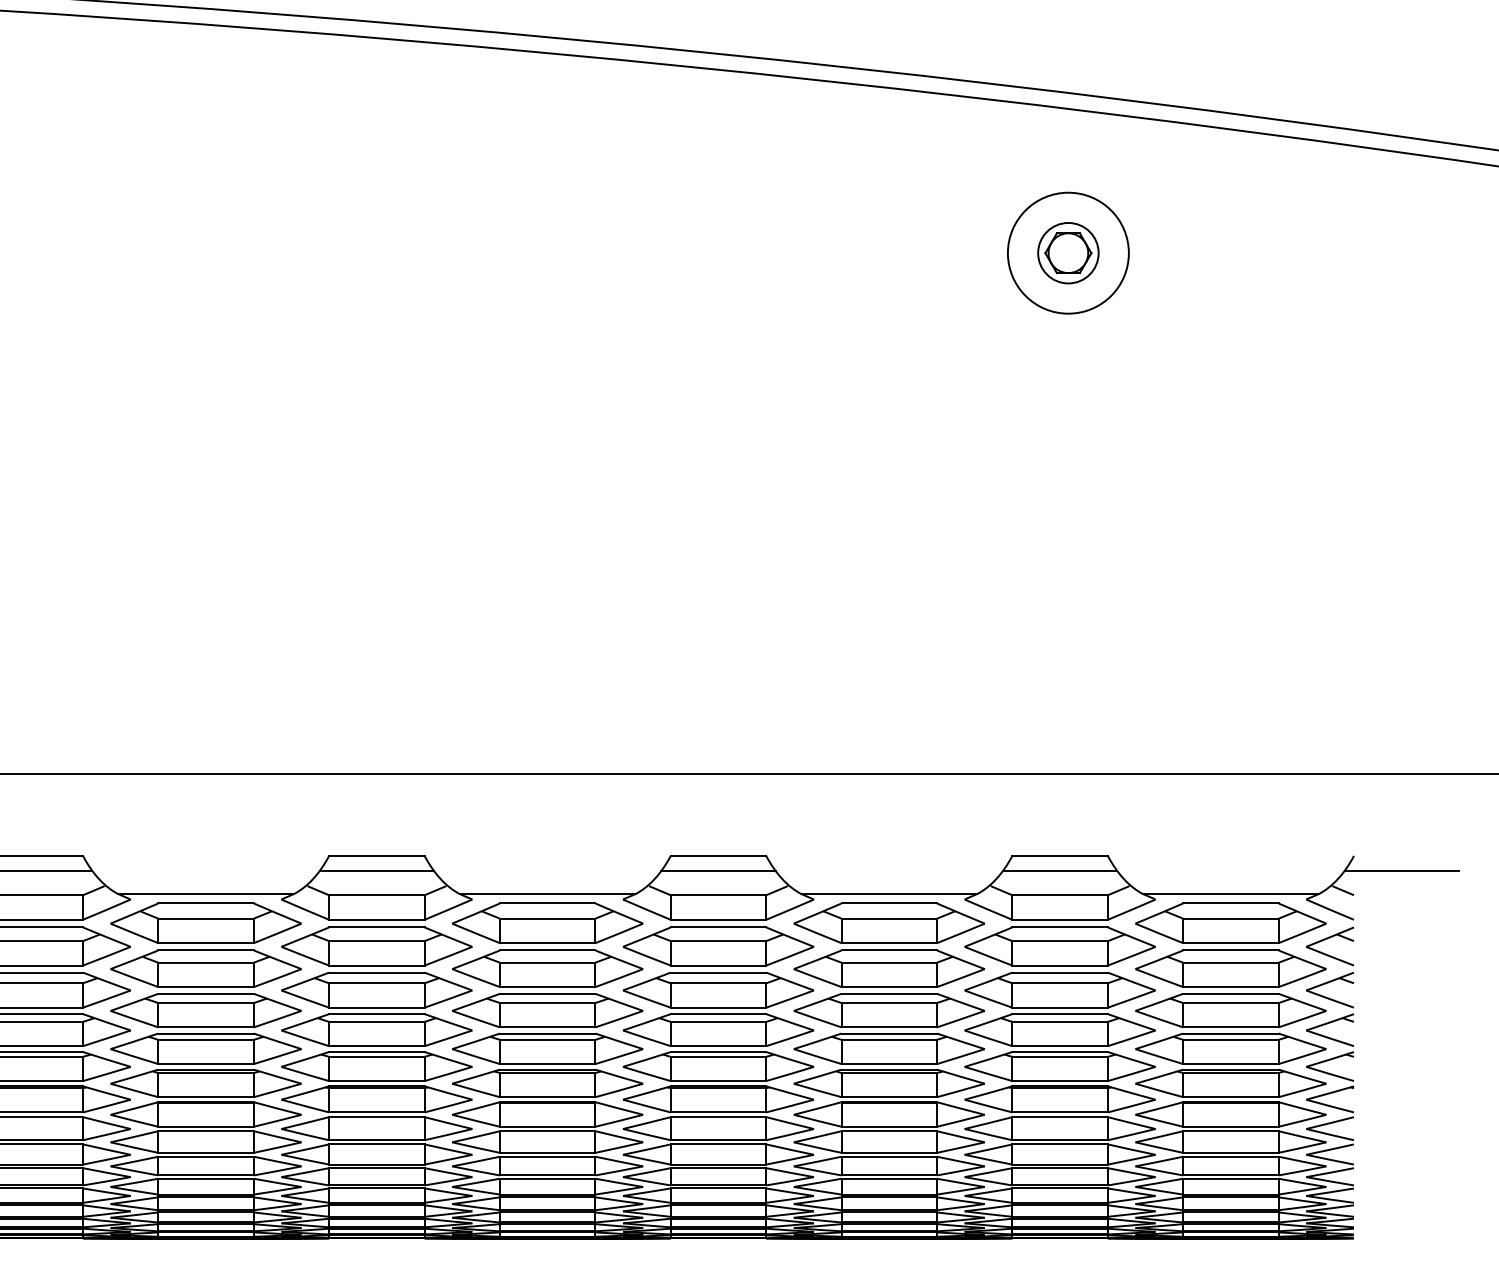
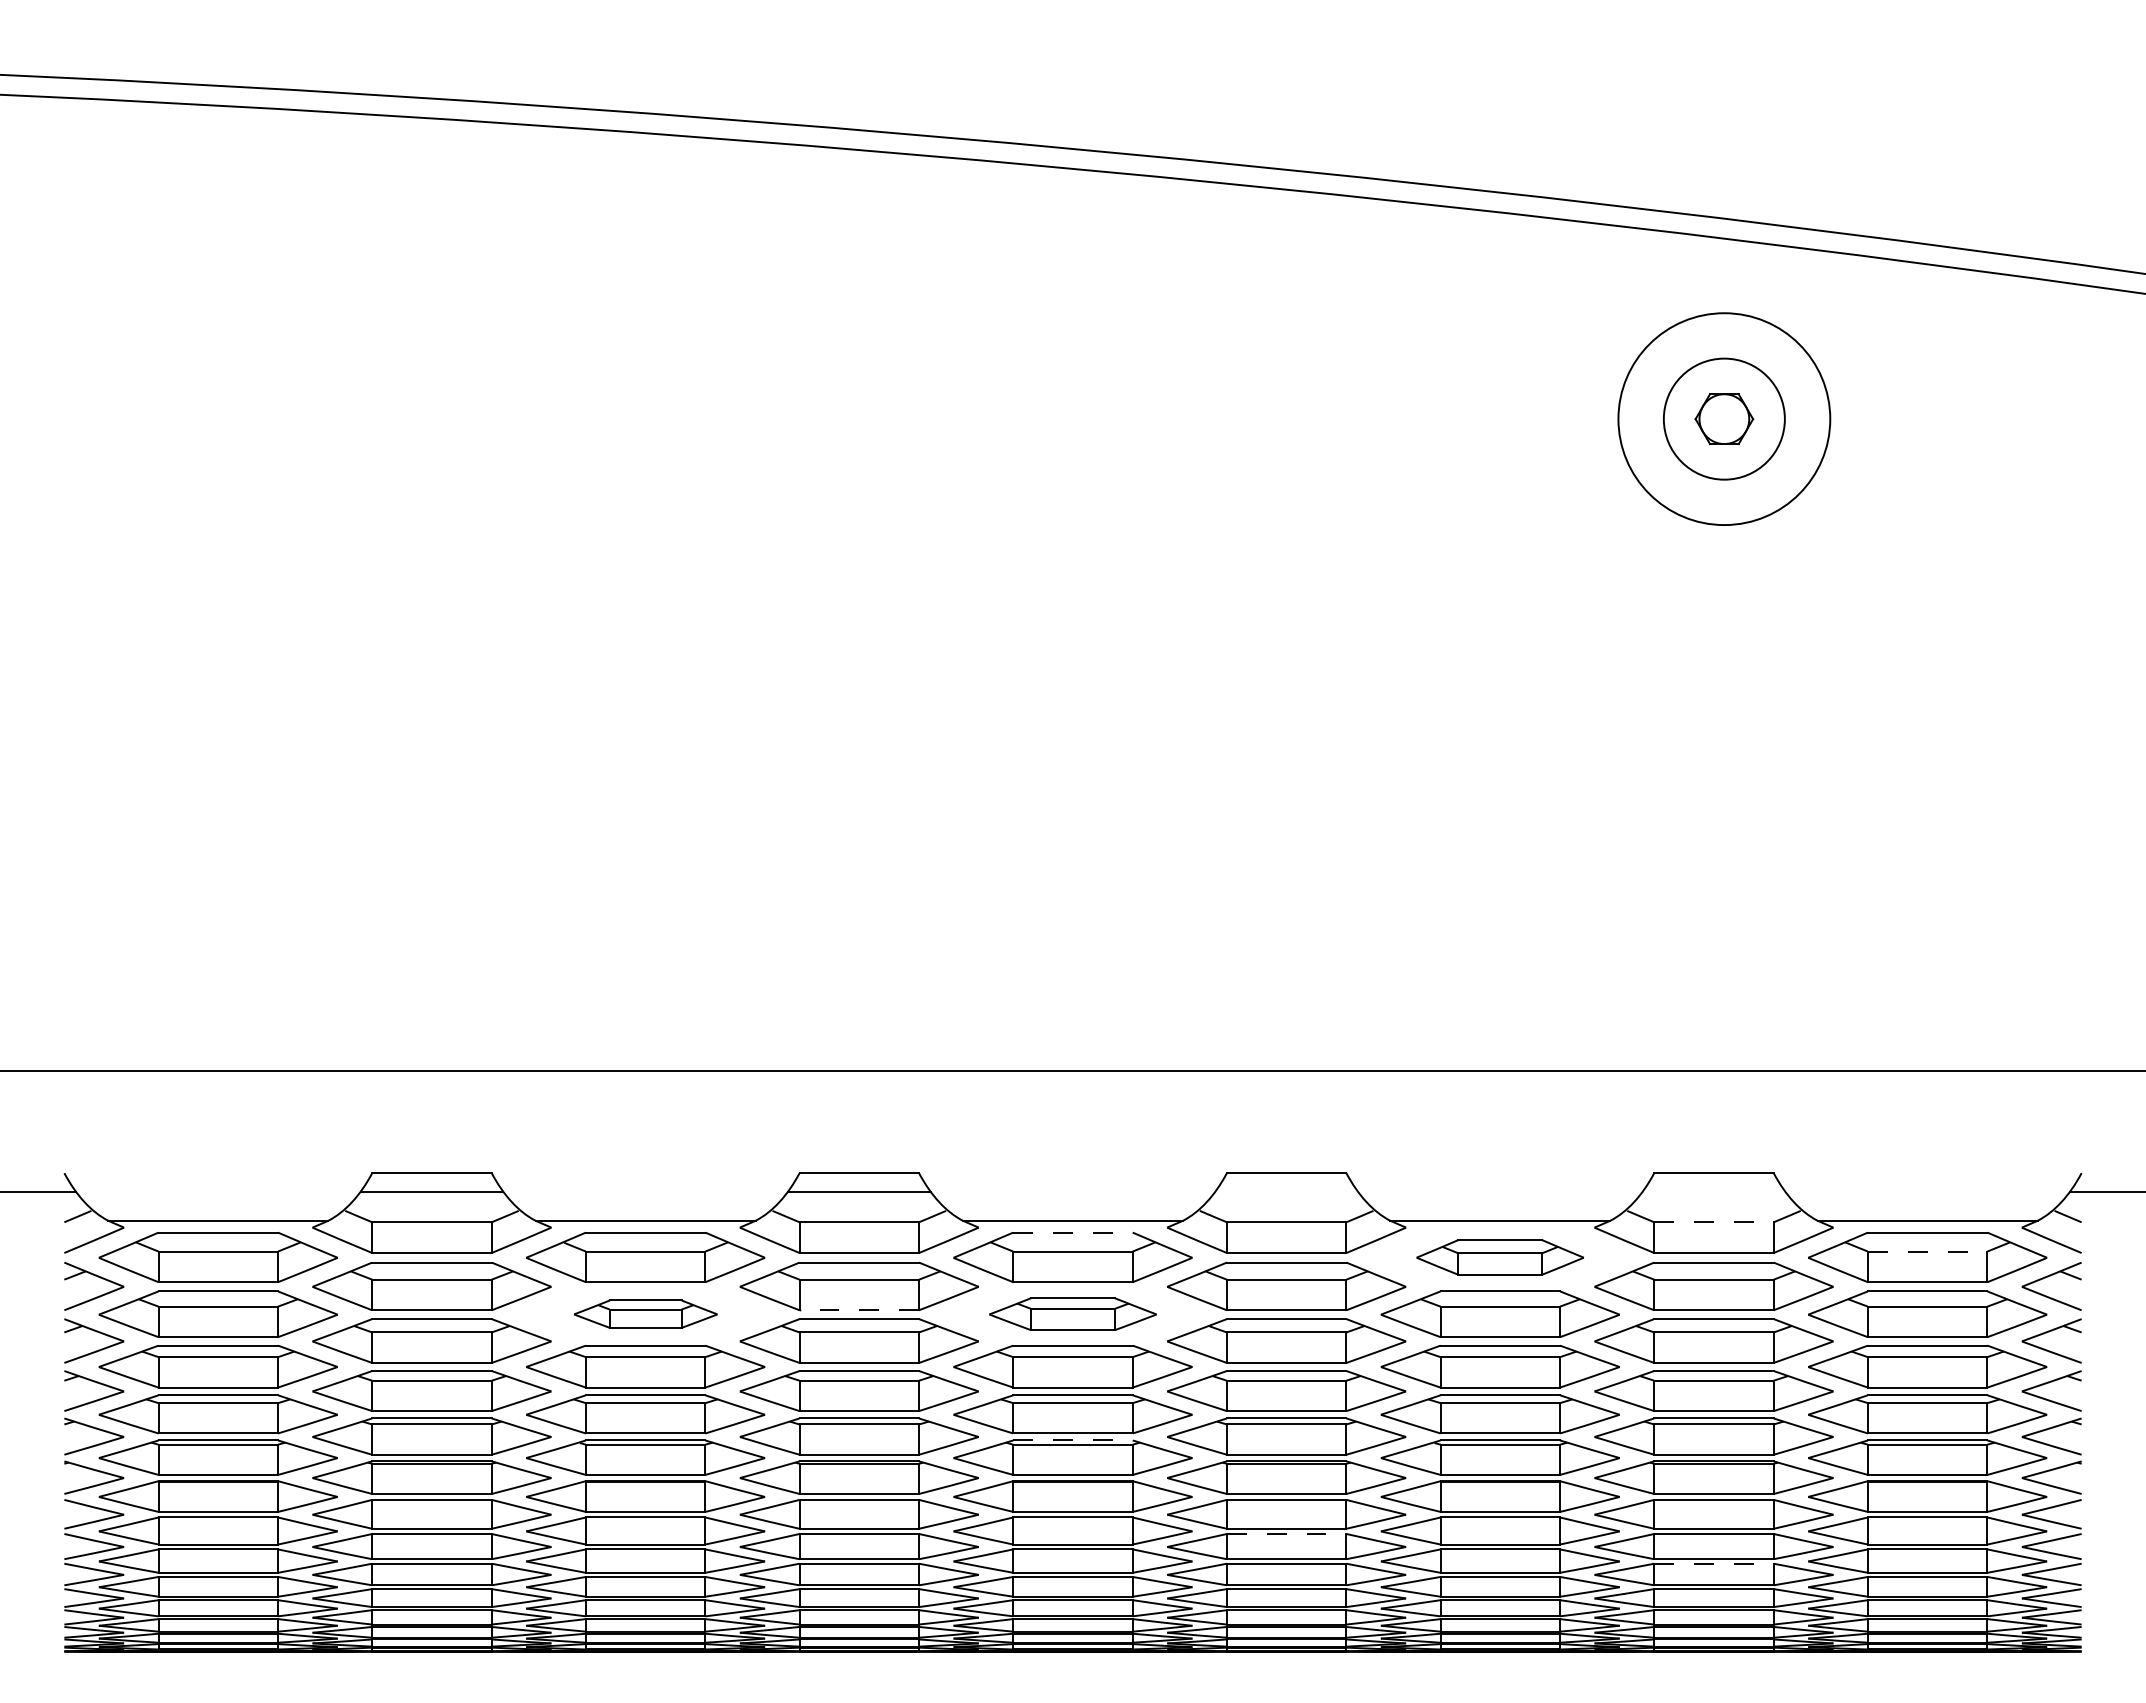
circle: (1068, 252) -> (1724, 418), size x1.4
circle: (1068, 252) -> (1724, 418), size x1.6
line: (718, 870) -> (1286, 1191), removed
line: (1059, 870) -> (1713, 1191), removed
line: (1060, 895) -> (1714, 1222), solid -> dashed
line: (548, 903) -> (1073, 1232), solid -> dashed
line: (1230, 918) -> (1927, 1251), solid -> dashed
part: (888, 923) -> (1499, 1257), size x0.7
line: (377, 965) -> (859, 1310), solid -> dashed
part: (205, 968) -> (645, 1313), size x0.6
part: (547, 968) -> (1072, 1313), size x0.7
line: (548, 1069) -> (1073, 1440), solid -> dashed
line: (718, 1144) -> (1286, 1533), solid -> dashed
line: (1060, 1168) -> (1714, 1563), solid -> dashed

